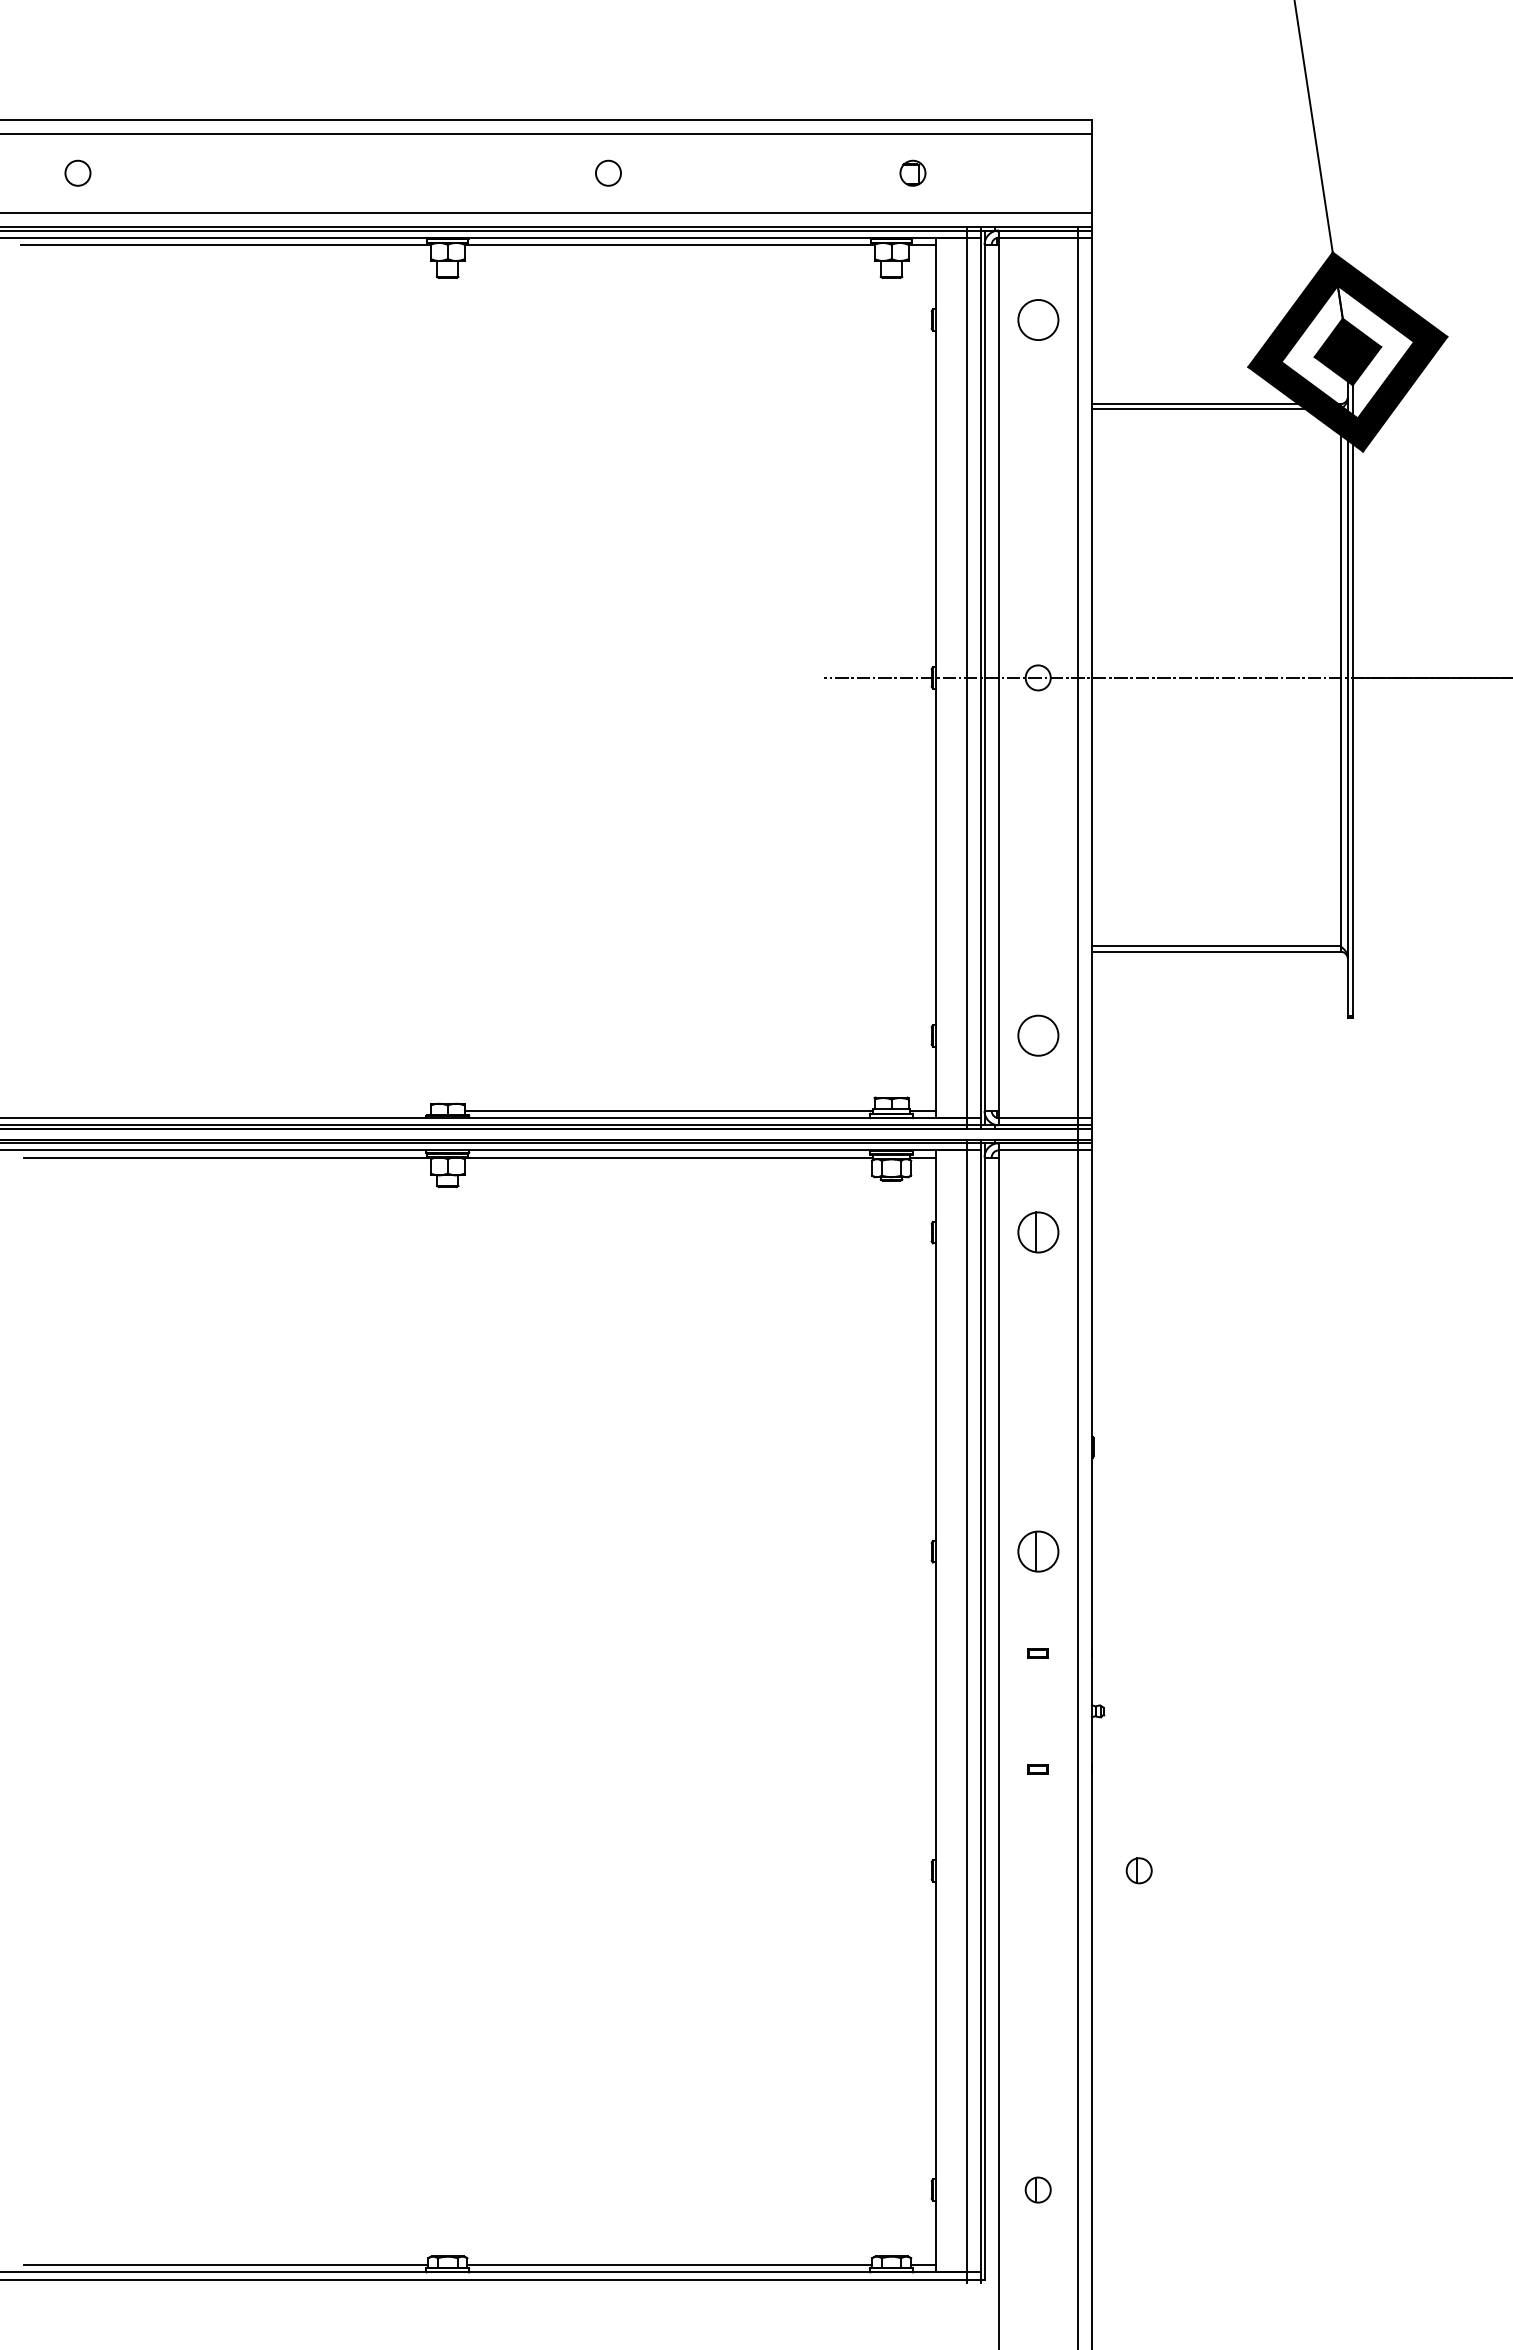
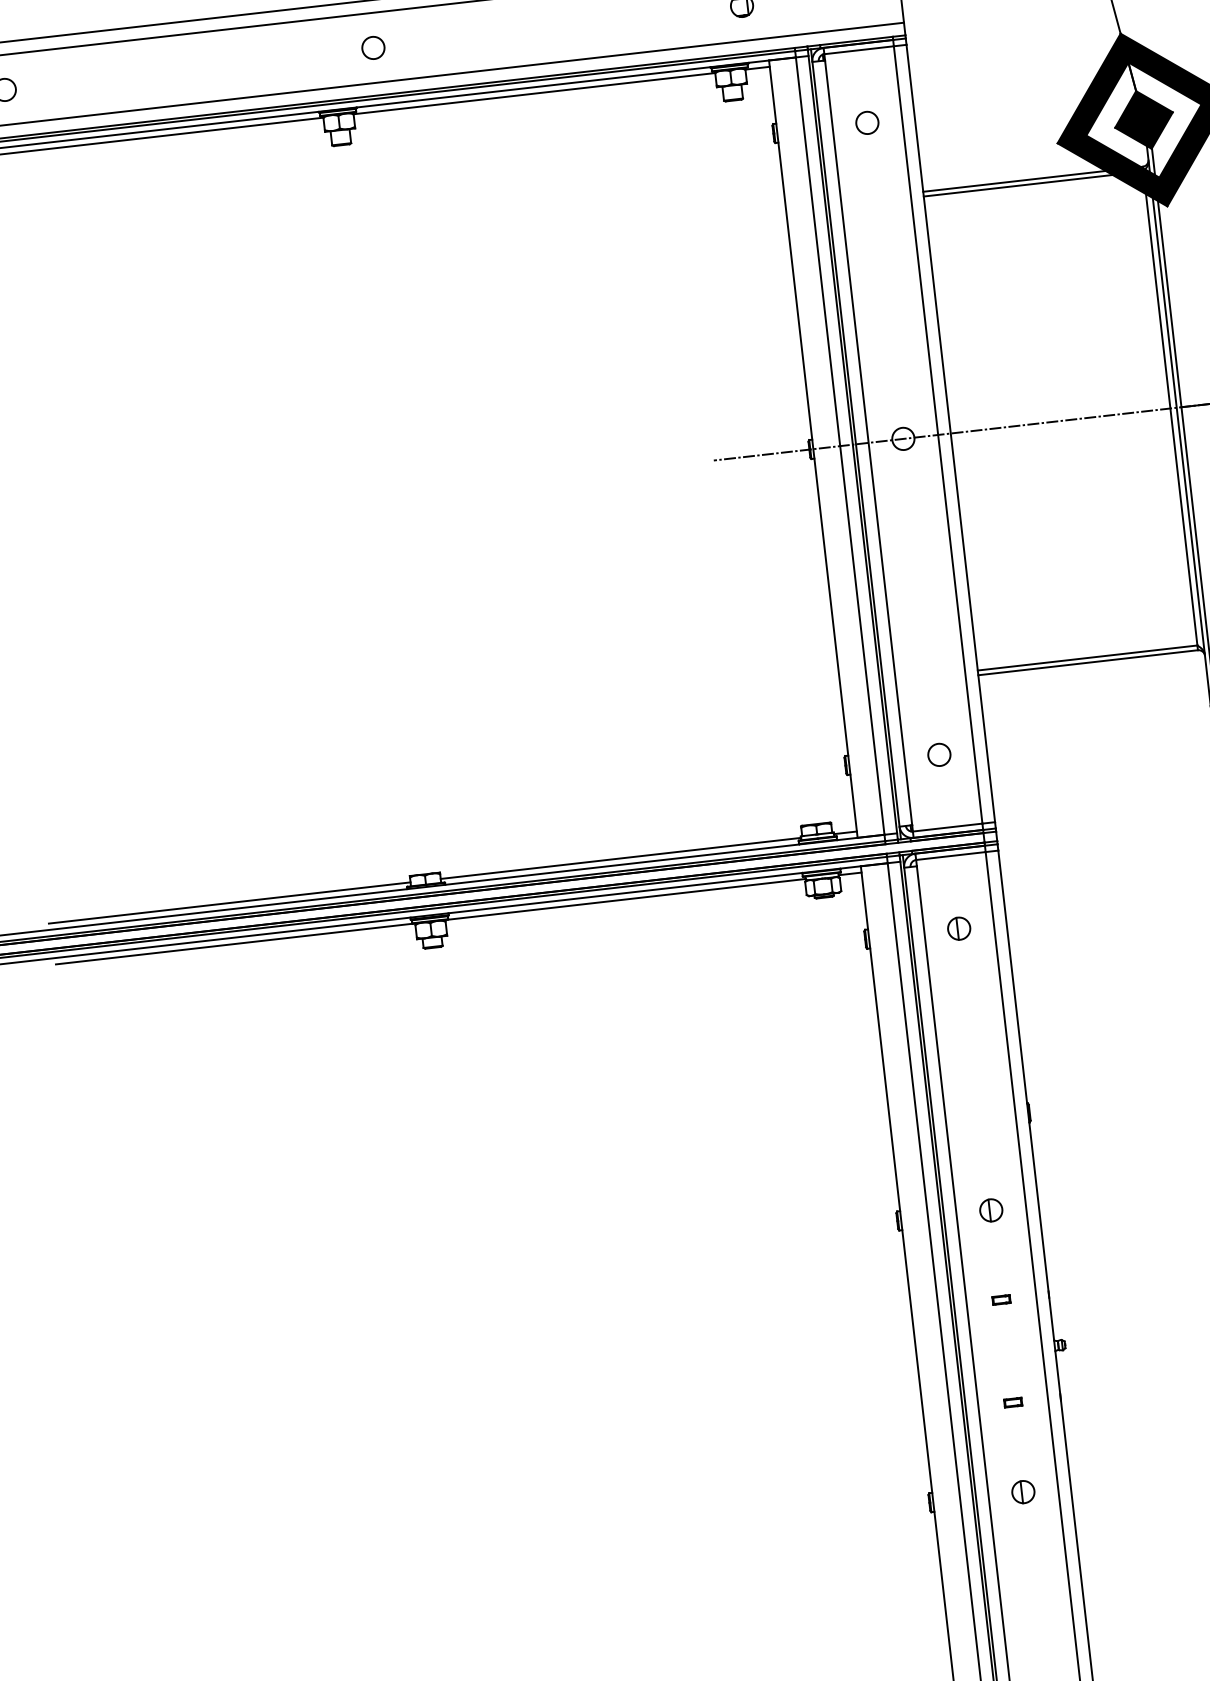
circle: (608, 172) -> (373, 47), moved
circle: (1037, 319) -> (866, 122), size x0.62
circle: (1037, 1035) -> (938, 754), size x0.62
line: (225, 1110) -> (229, 902), added
part: (1037, 1232) -> (958, 928), size x0.62
part: (1037, 1551) -> (990, 1210), size x0.62
part: (1138, 1870) -> (1022, 1491), moved

